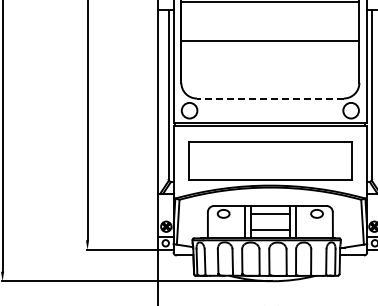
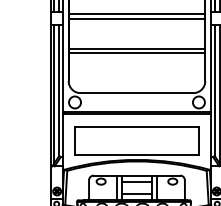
line: (270, 46) -> (137, 53), added
line: (269, 98) -> (136, 93), dashed -> solid
line: (162, 100) -> (54, 94), added

